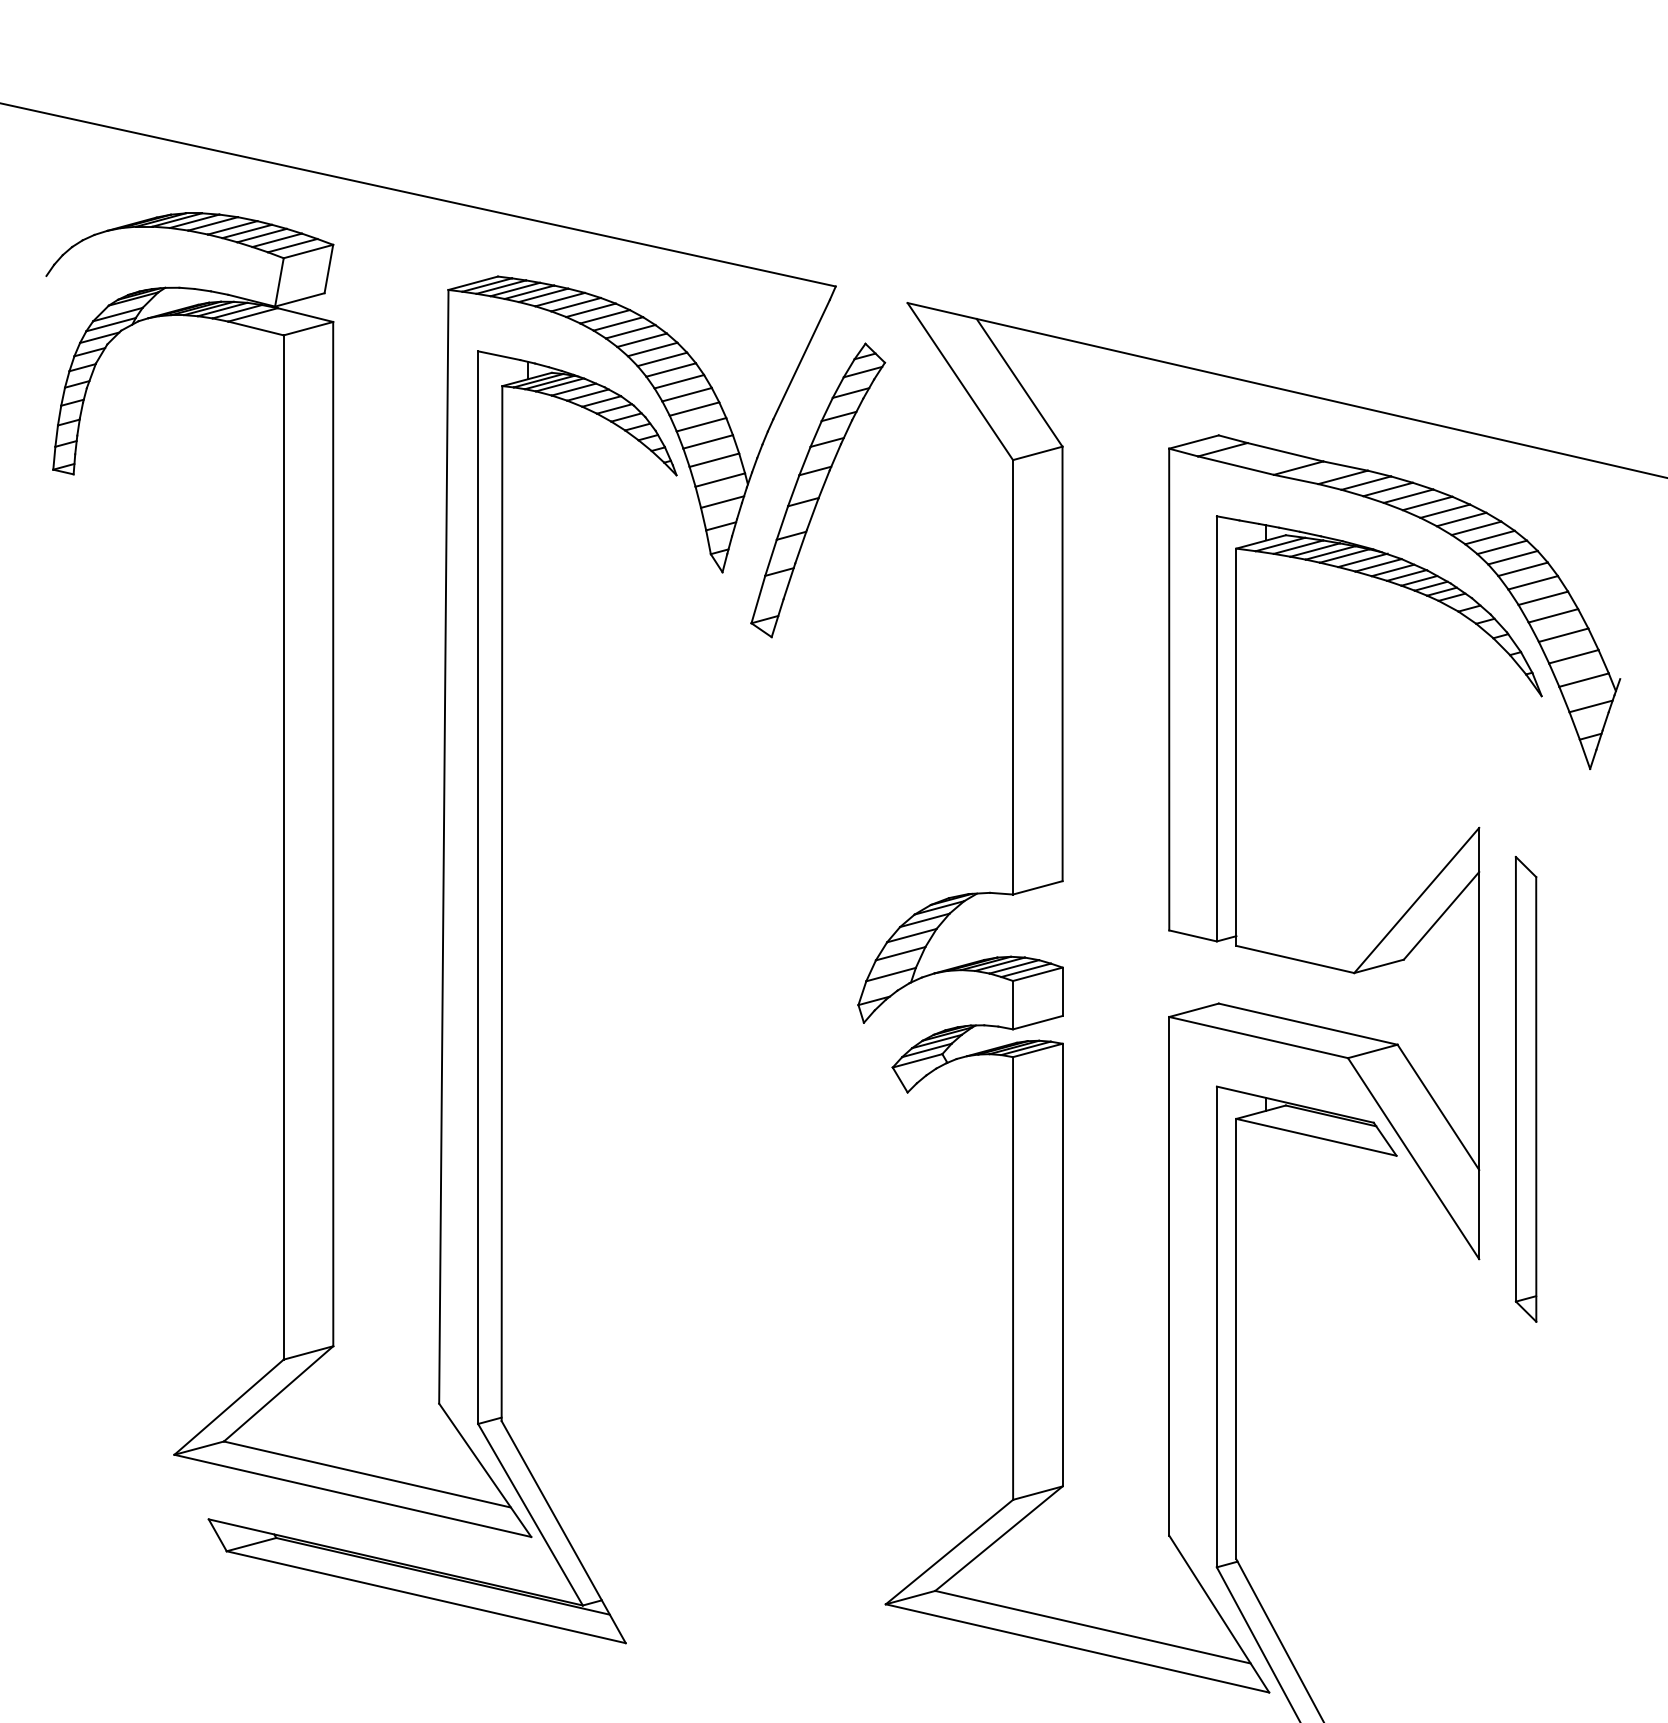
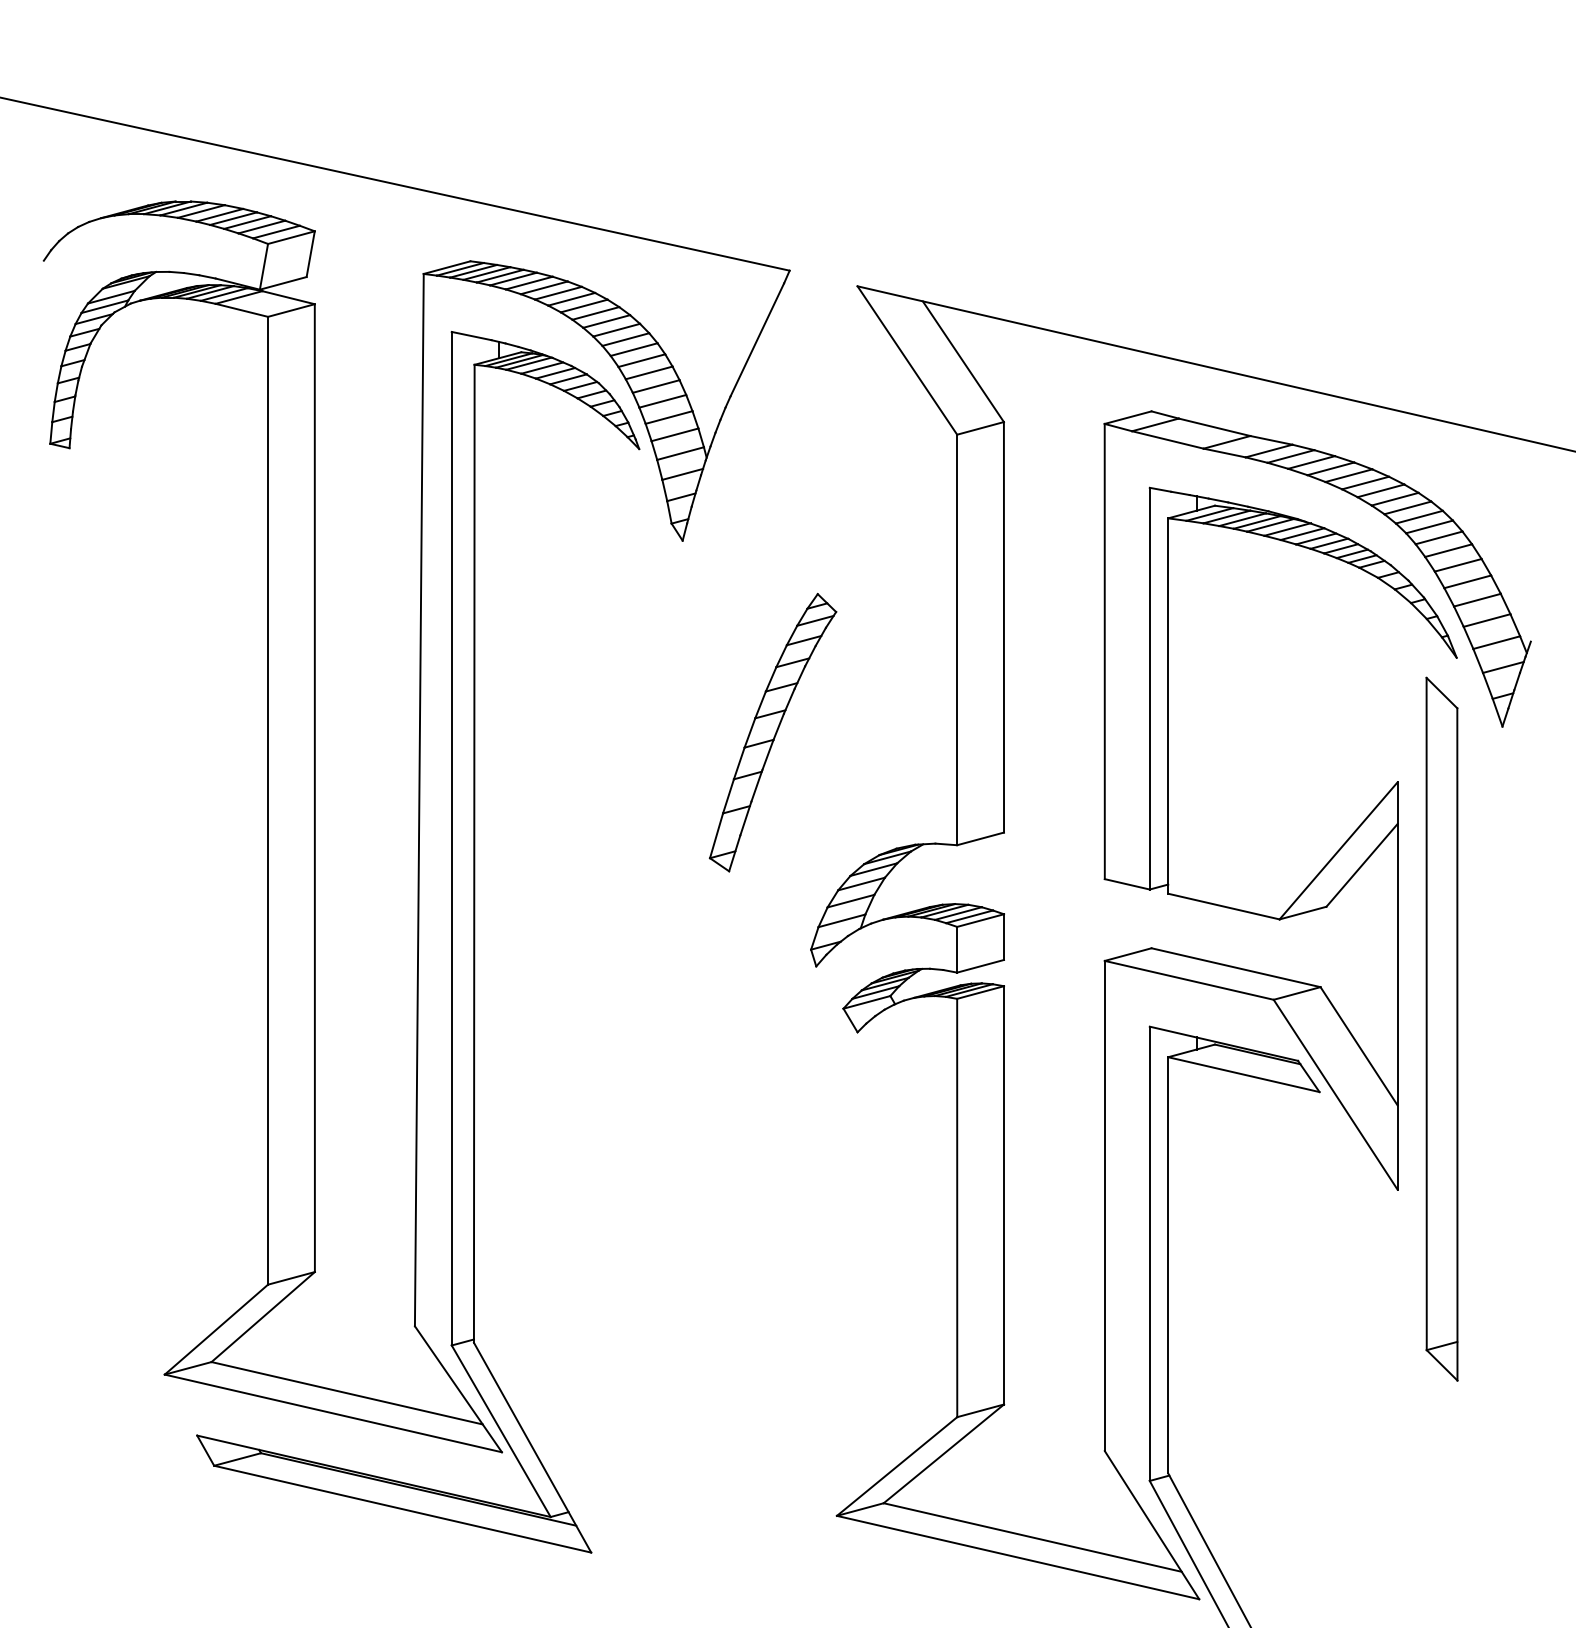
part: (818, 490) -> (773, 732), moved
part: (1525, 1089) -> (1441, 1029), size x1.6

